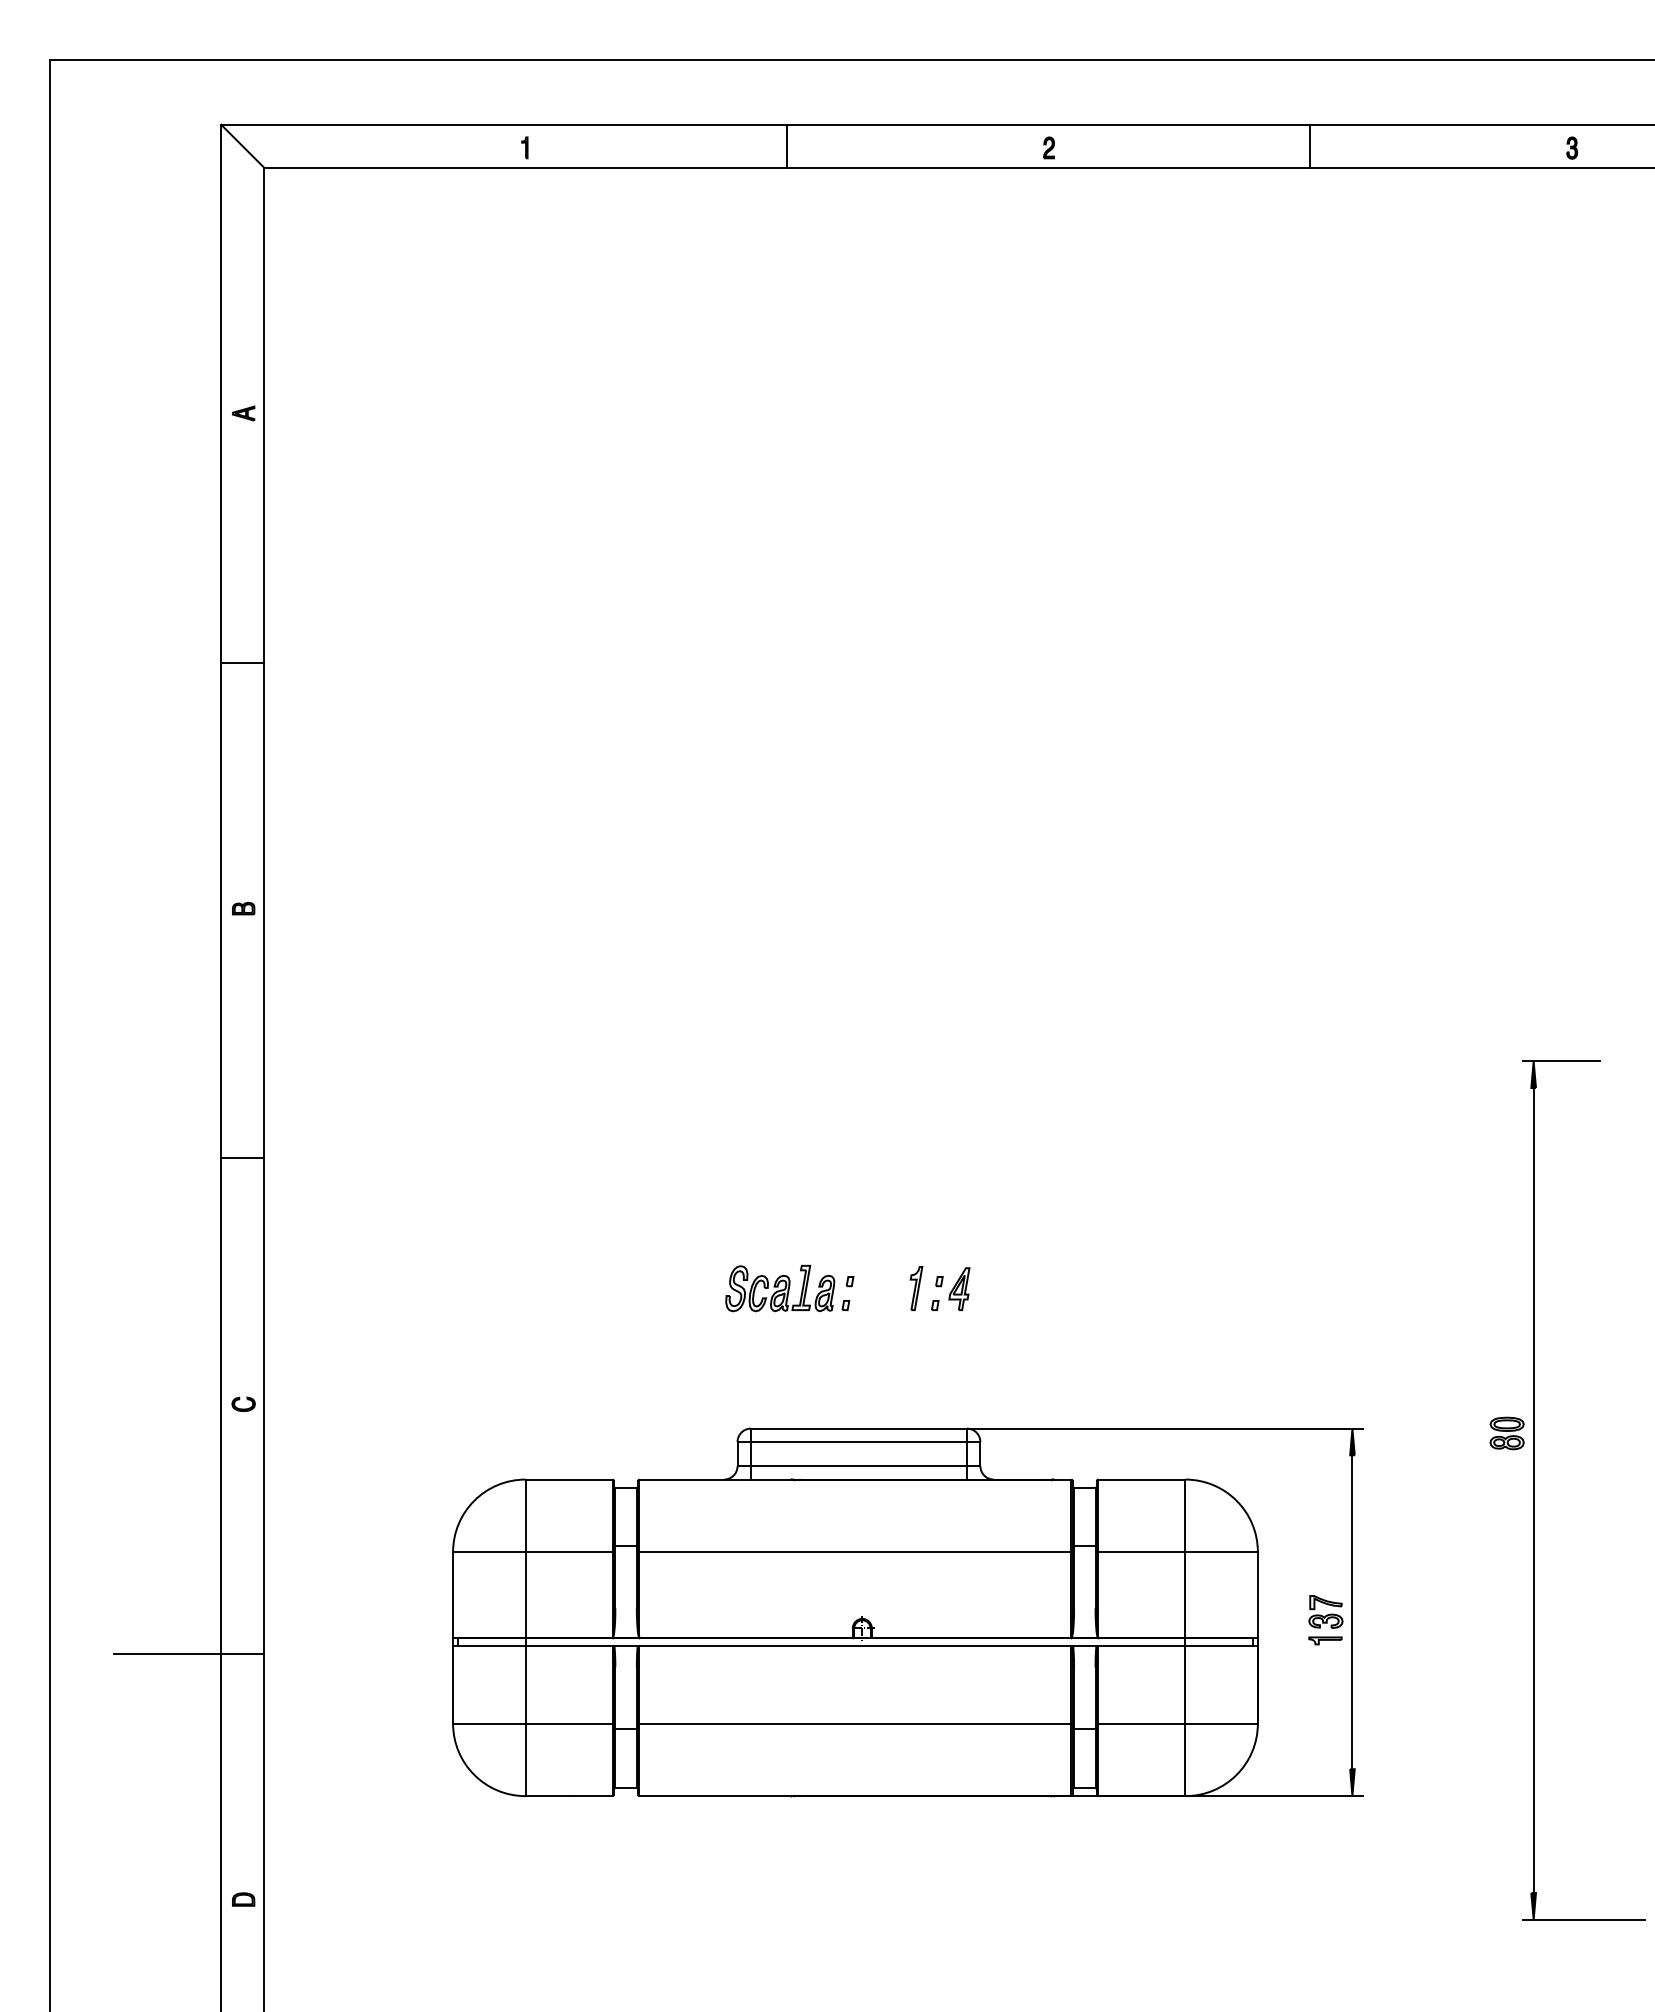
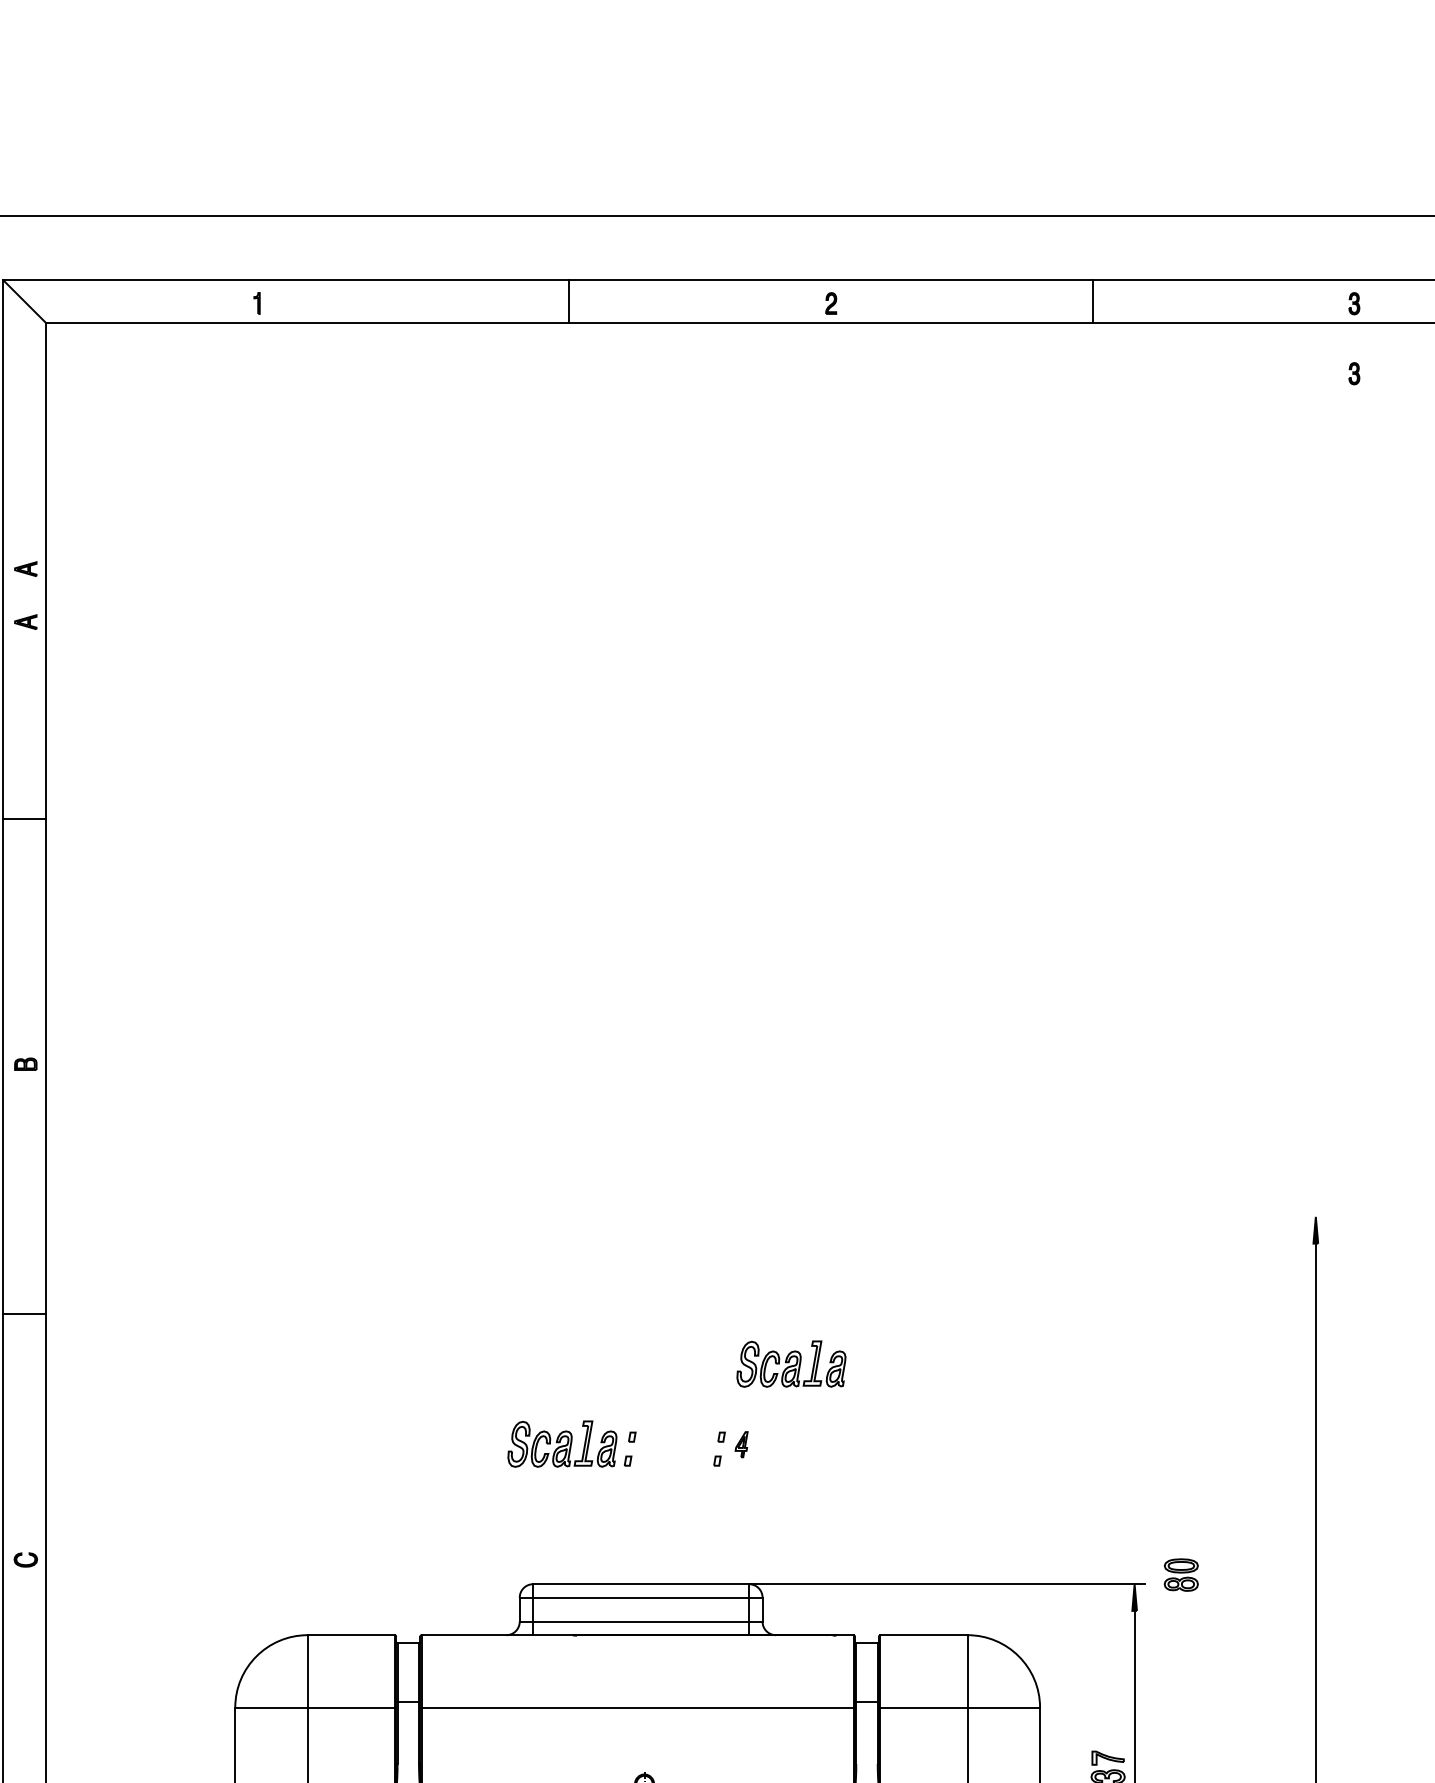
part: (524, 147) -> (256, 303), moved
part: (1572, 217) -> (1354, 373), added
part: (243, 466) -> (25, 622), added
line: (1561, 1061) -> (1343, 1217), removed
part: (1009, 1208) -> (791, 1364), added
part: (916, 1288) -> (698, 1444), removed
part: (959, 1288) -> (741, 1444), size x0.6
part: (1506, 1433) -> (1180, 1575), moved

